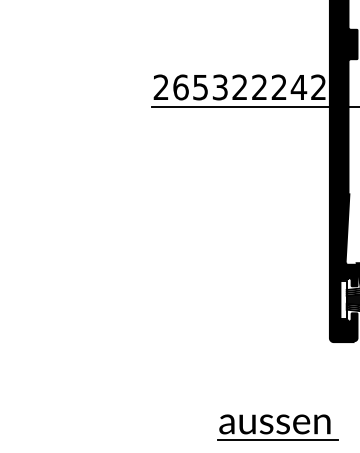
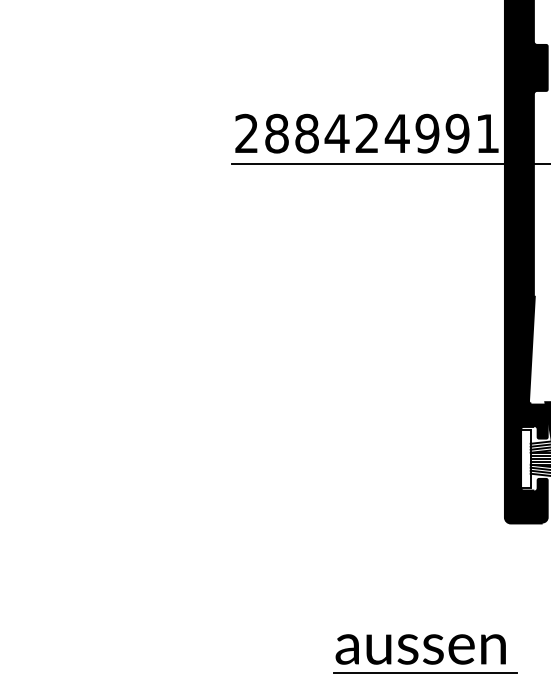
text: (249, 87) -> (381, 133), 265322242 -> 288424991

